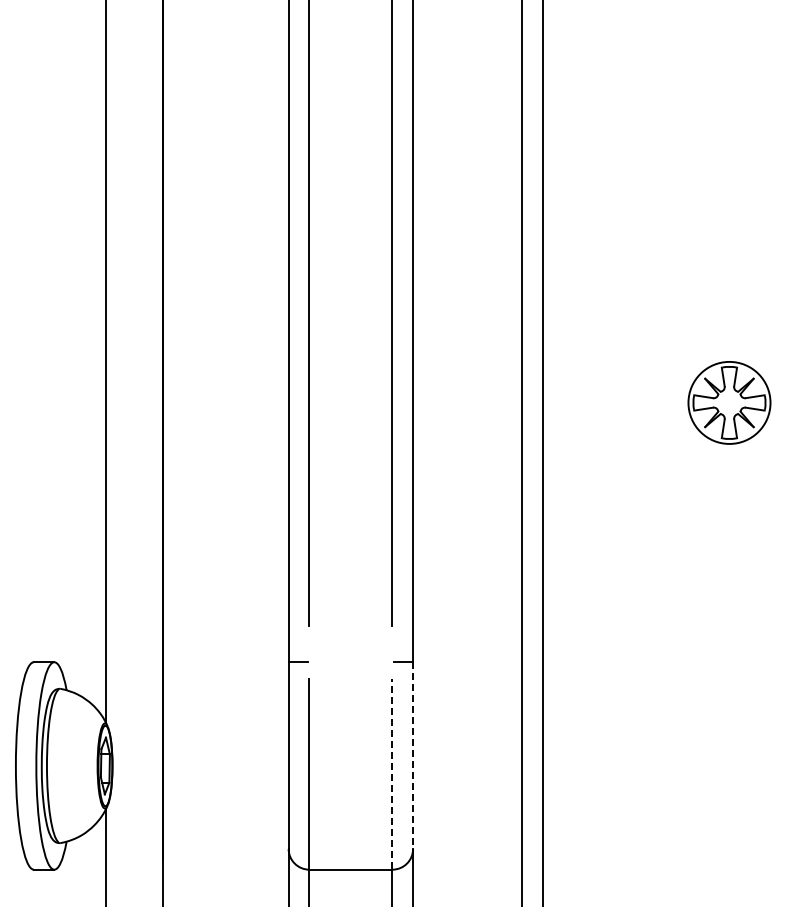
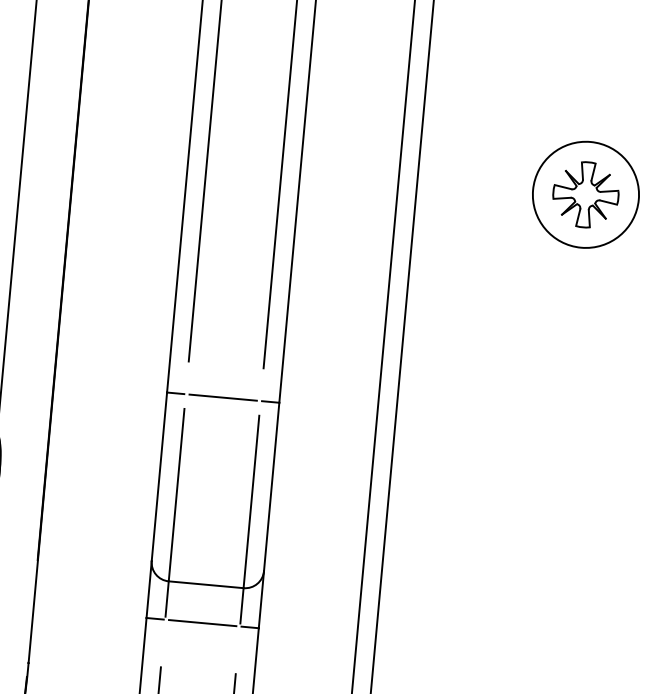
circle: (729, 402) -> (585, 194), size x1.43
line: (350, 662) -> (222, 397), added
line: (413, 756) -> (271, 487), dashed -> solid
line: (392, 773) -> (251, 501), dashed -> solid

